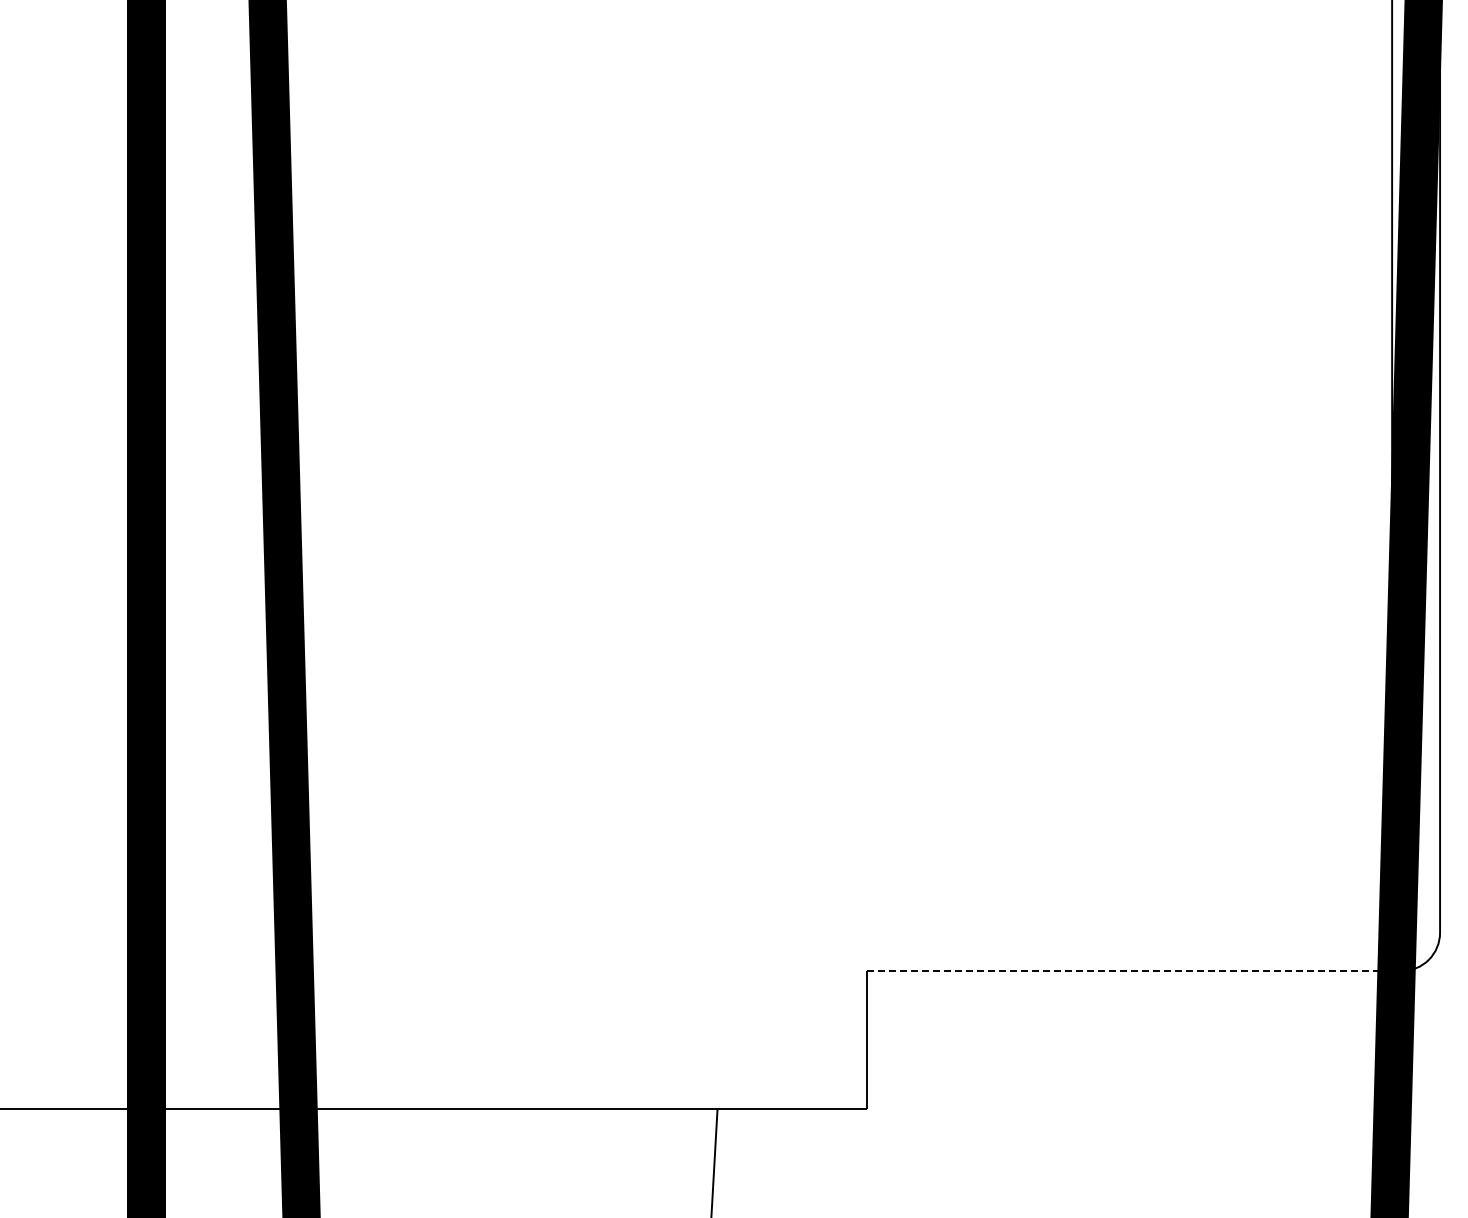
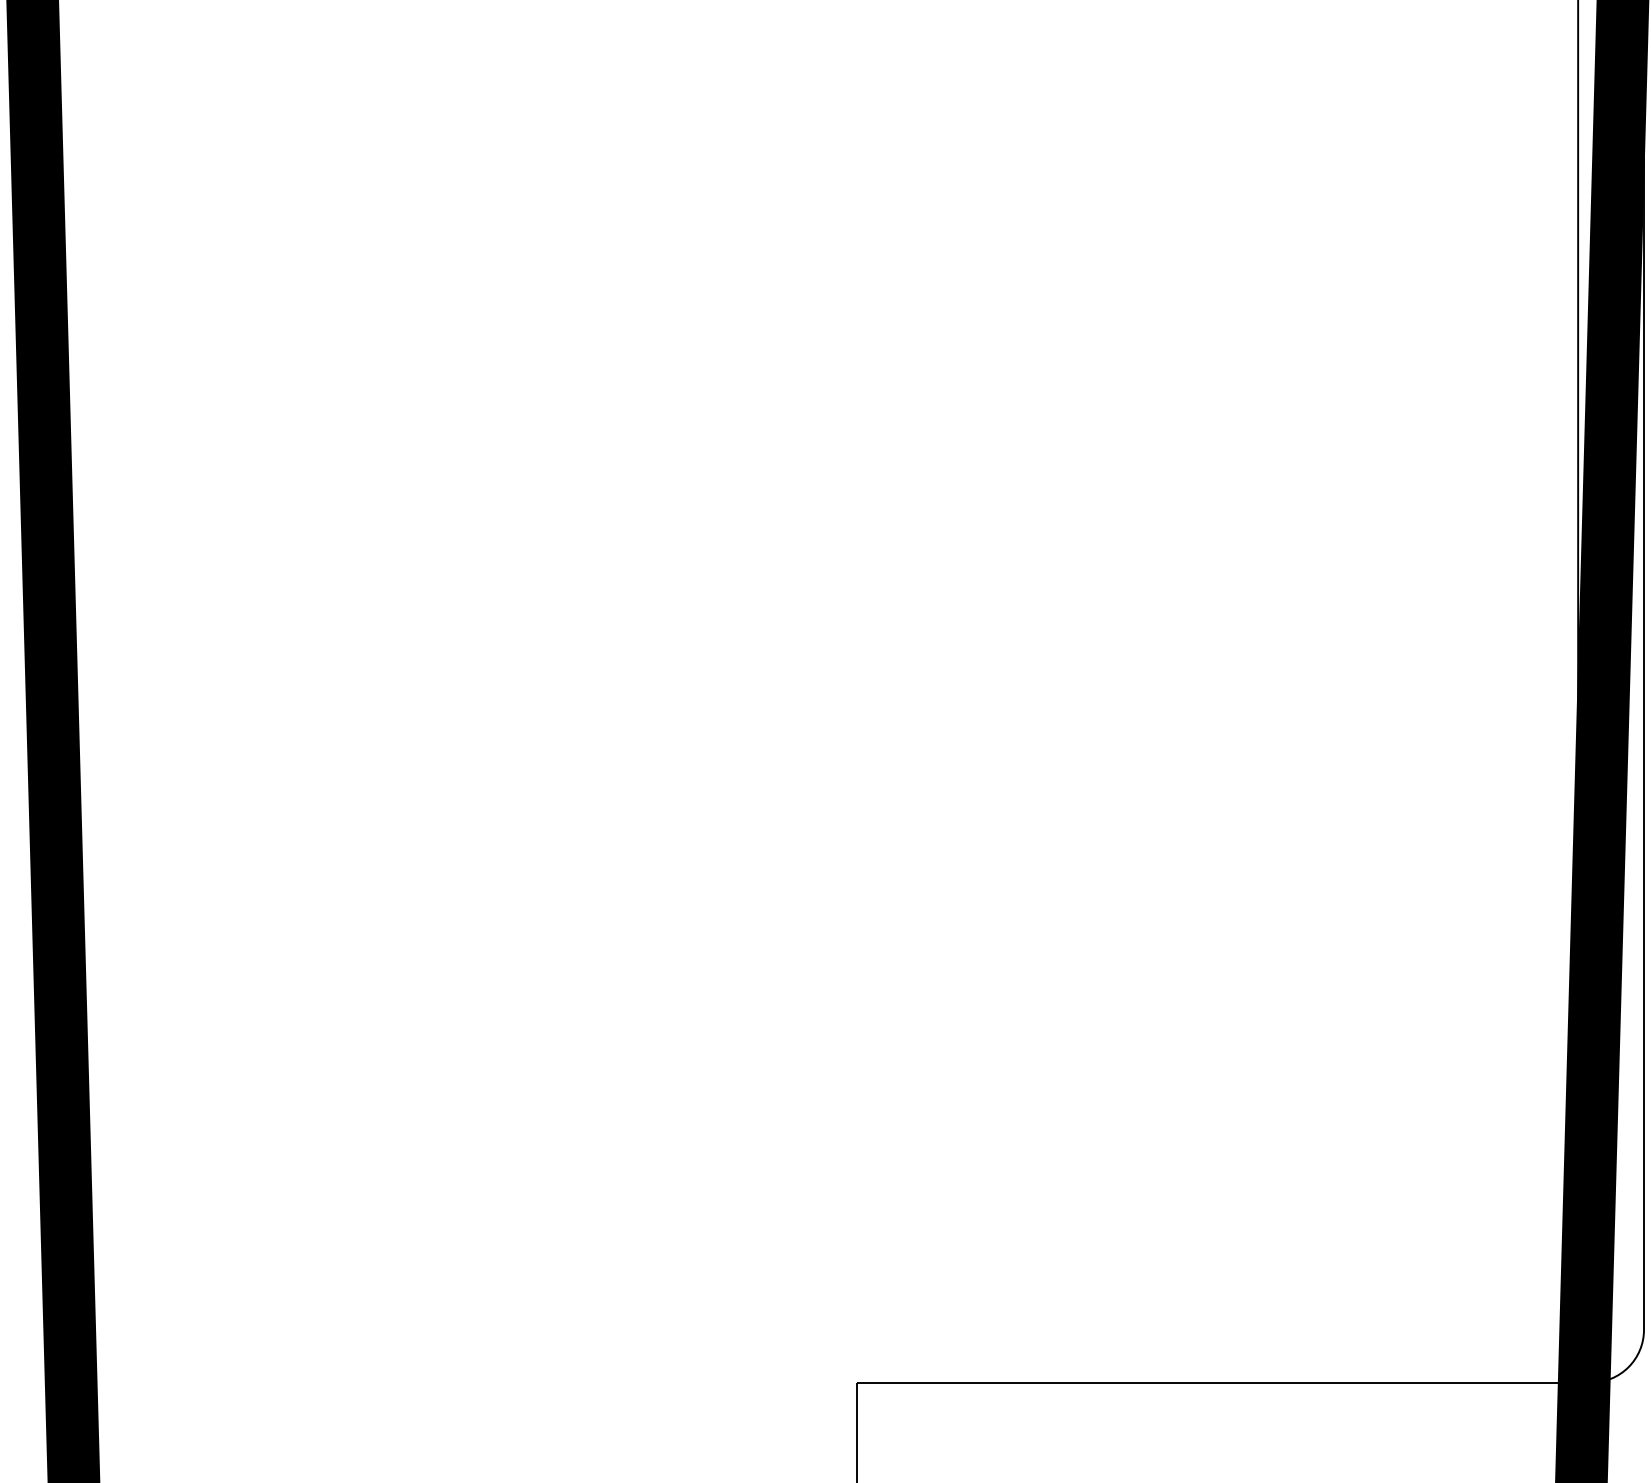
line: (1129, 971) -> (1217, 1383), dashed -> solid

